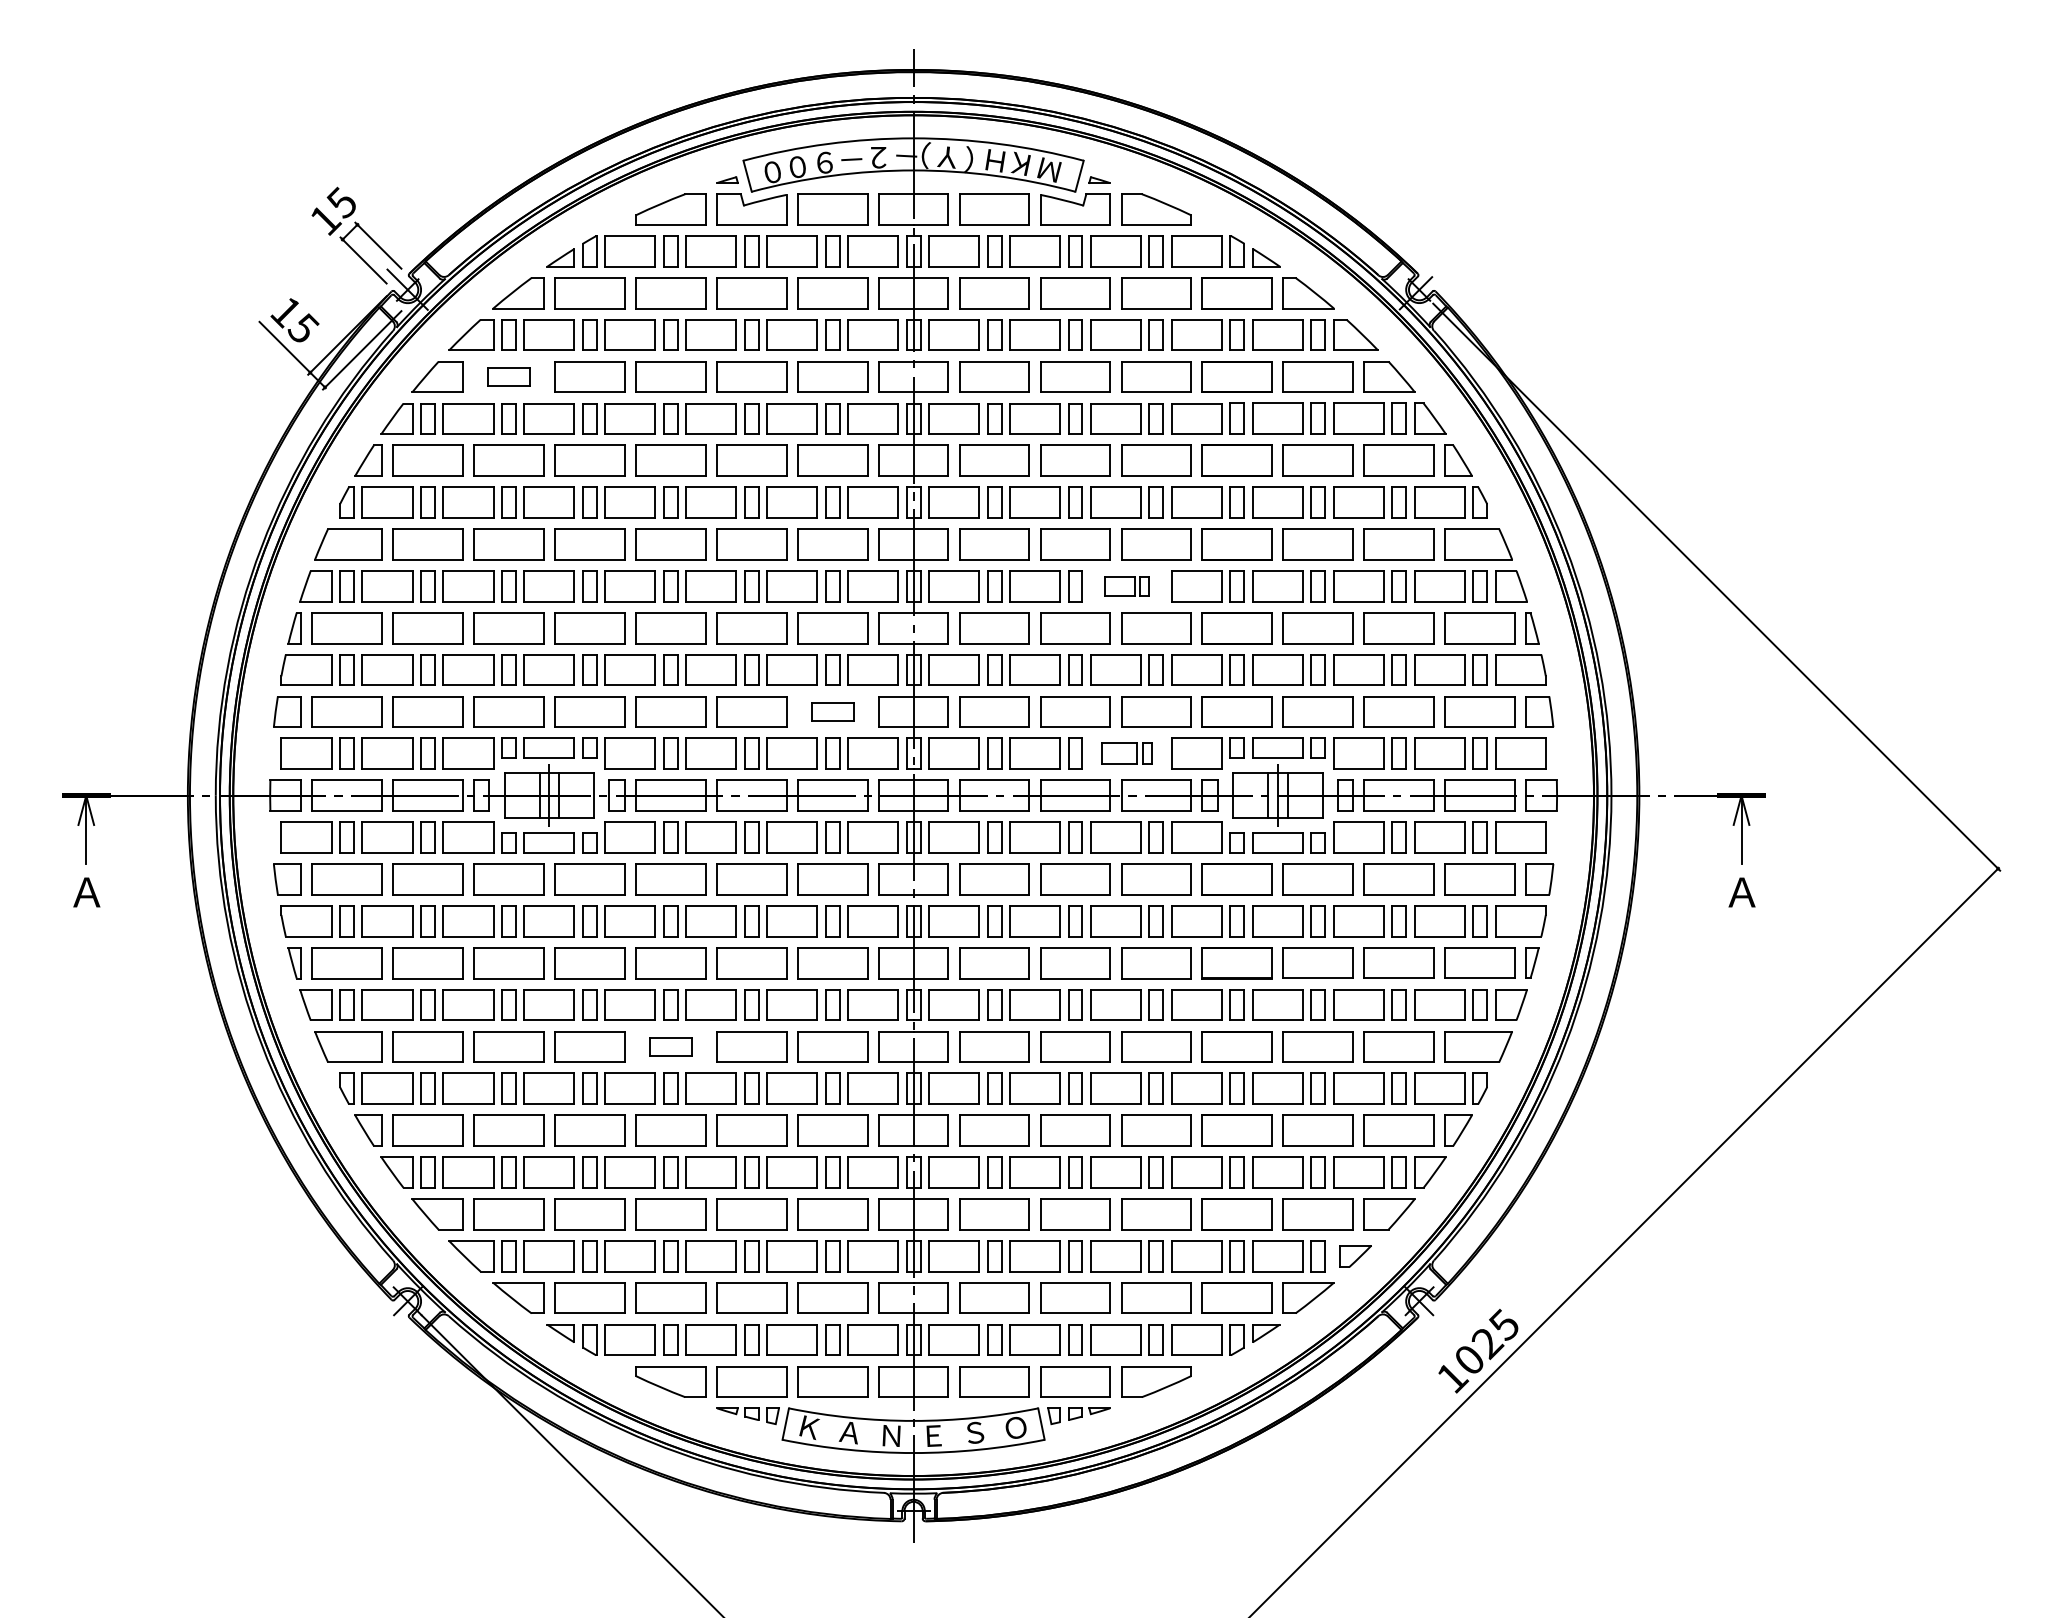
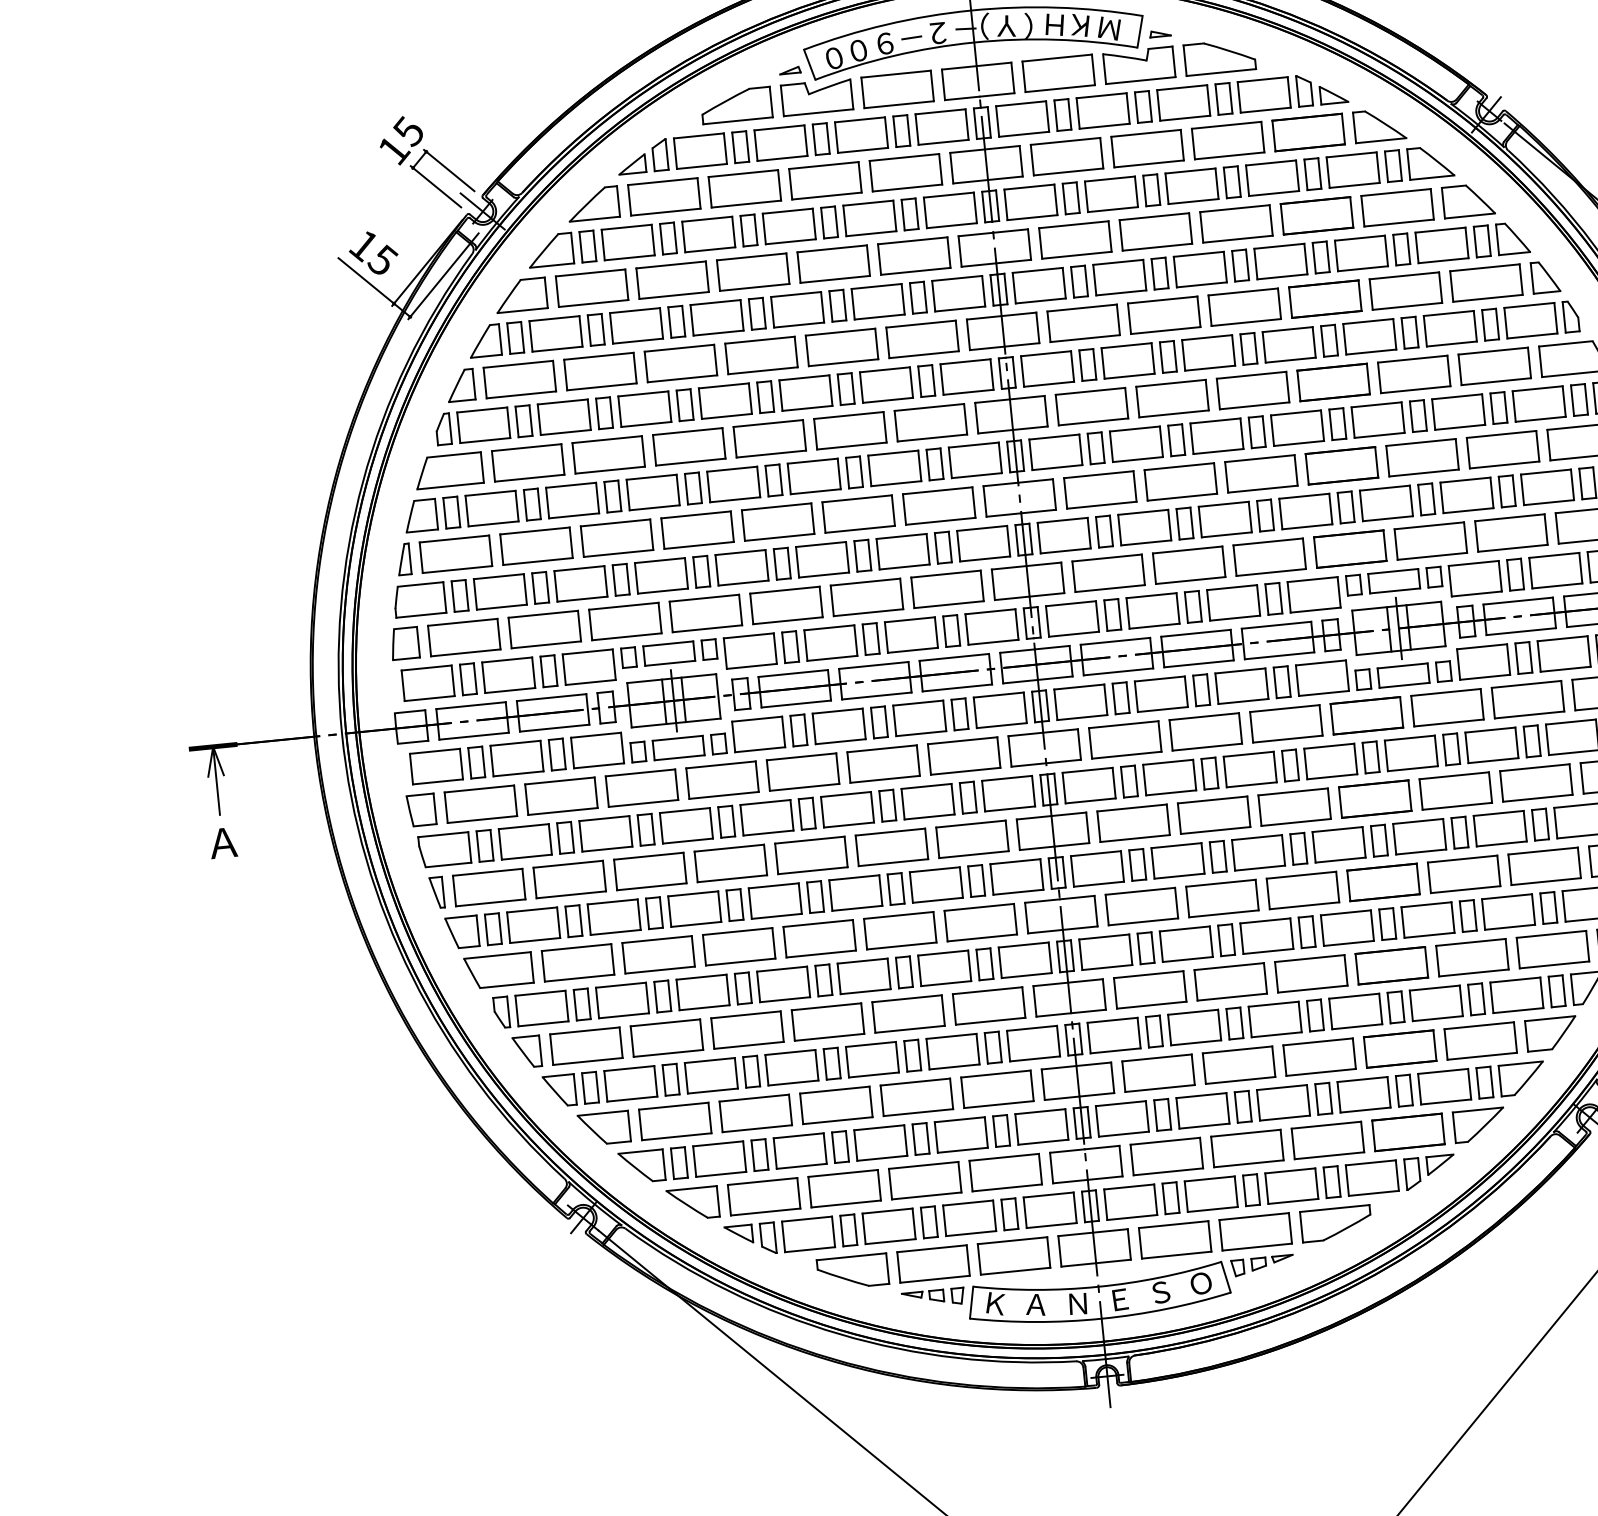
part: (508, 376) -> (591, 287), size x1.67
part: (1126, 586) -> (1227, 435), size x1.67
part: (832, 711) -> (947, 588), size x1.67
part: (1126, 753) -> (1244, 601), size x1.43
part: (670, 1046) -> (819, 938), size x1.67
part: (1355, 1256) -> (1521, 1079), size x1.43

